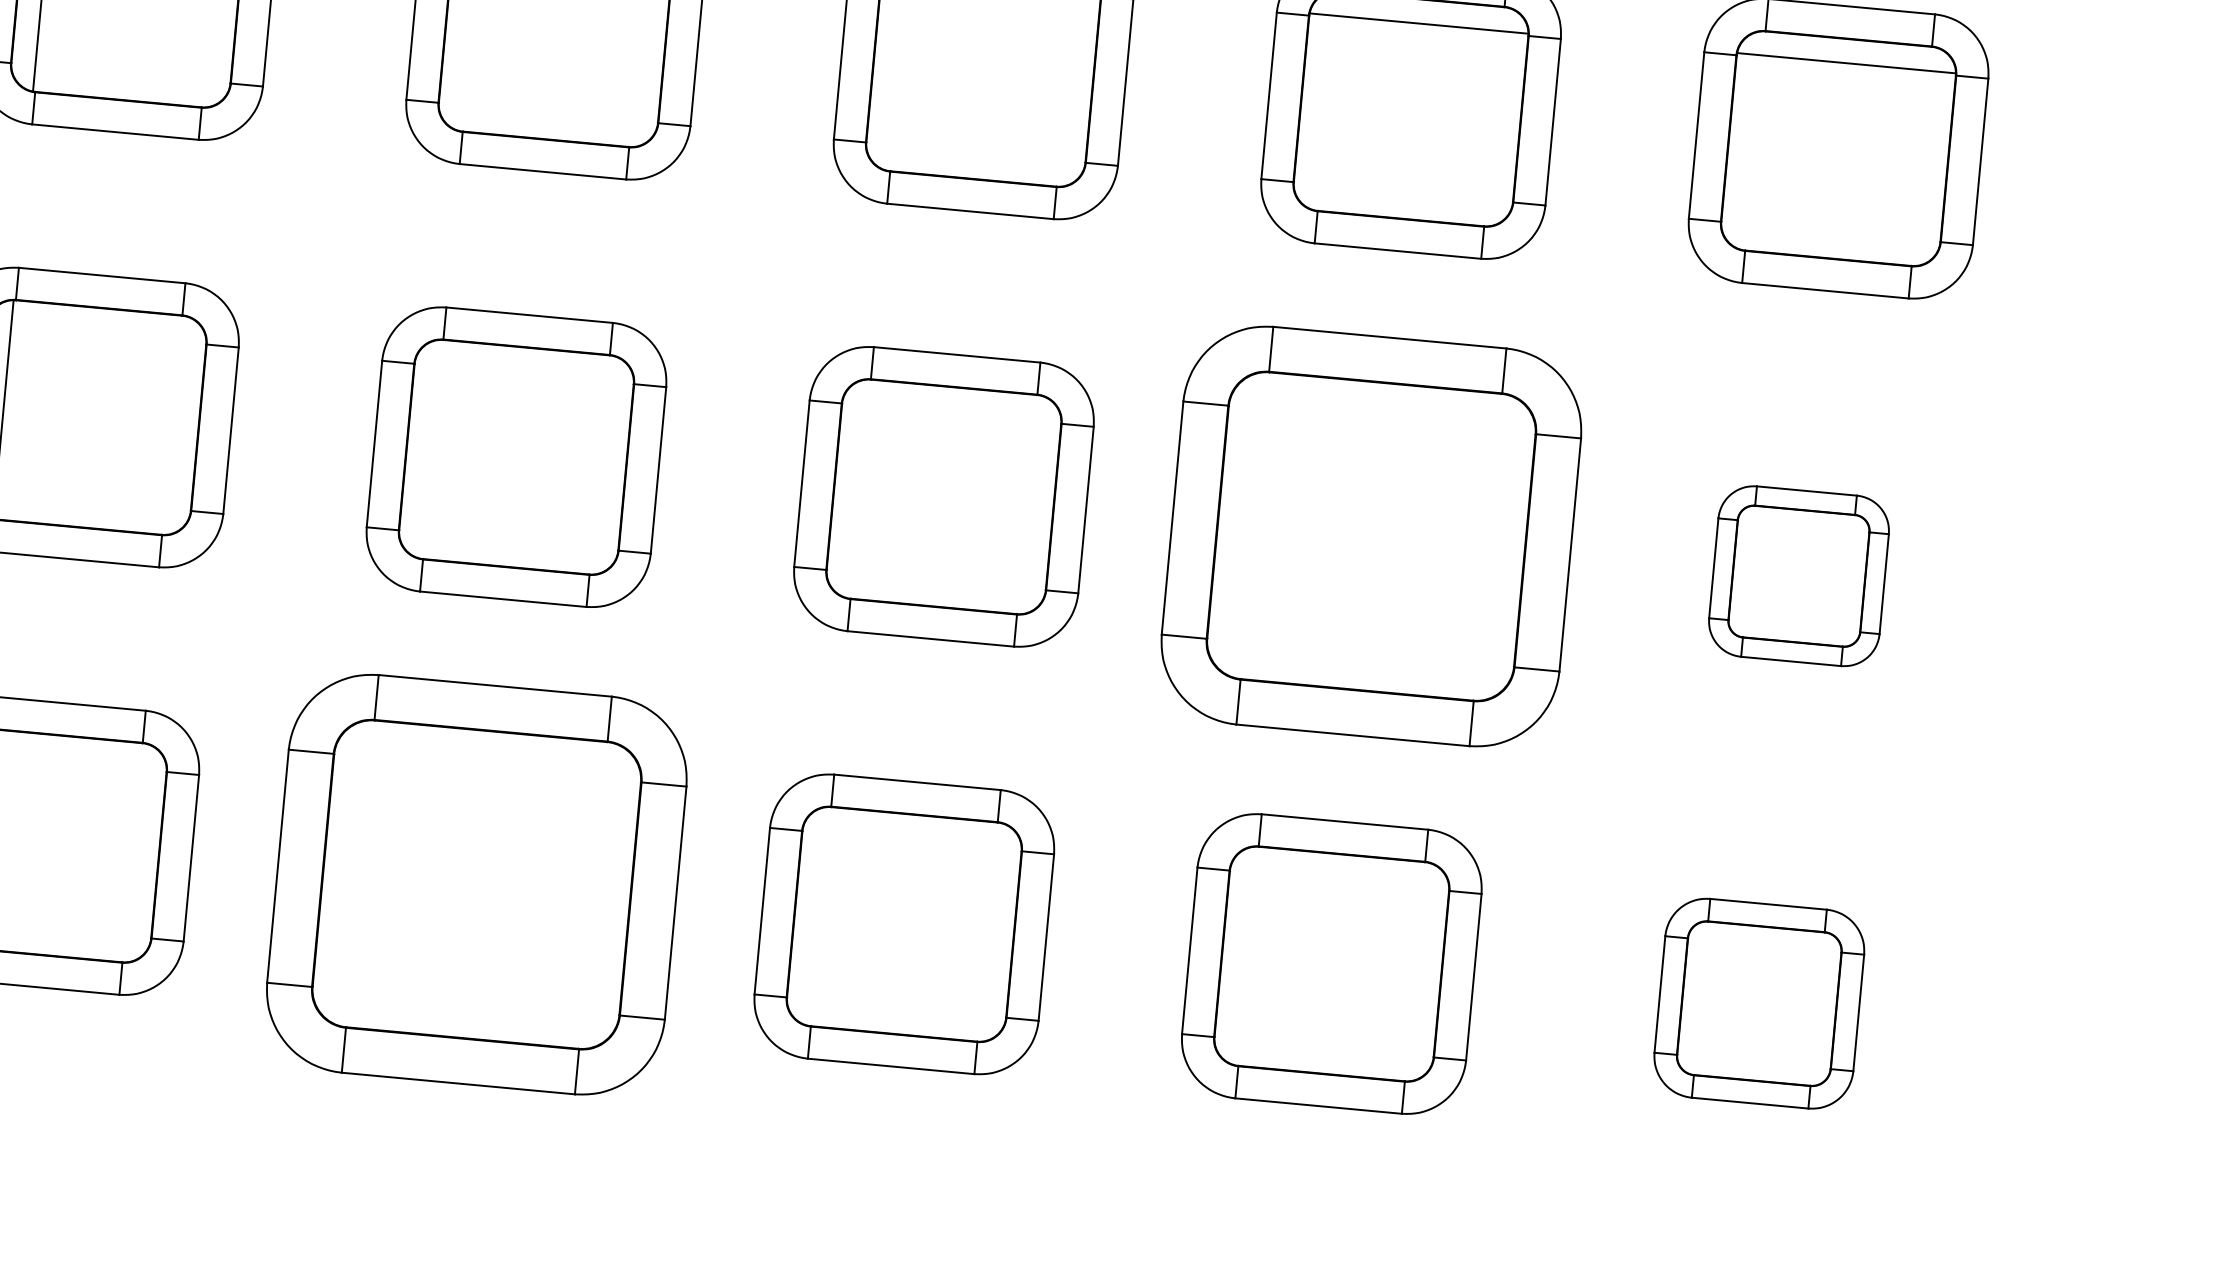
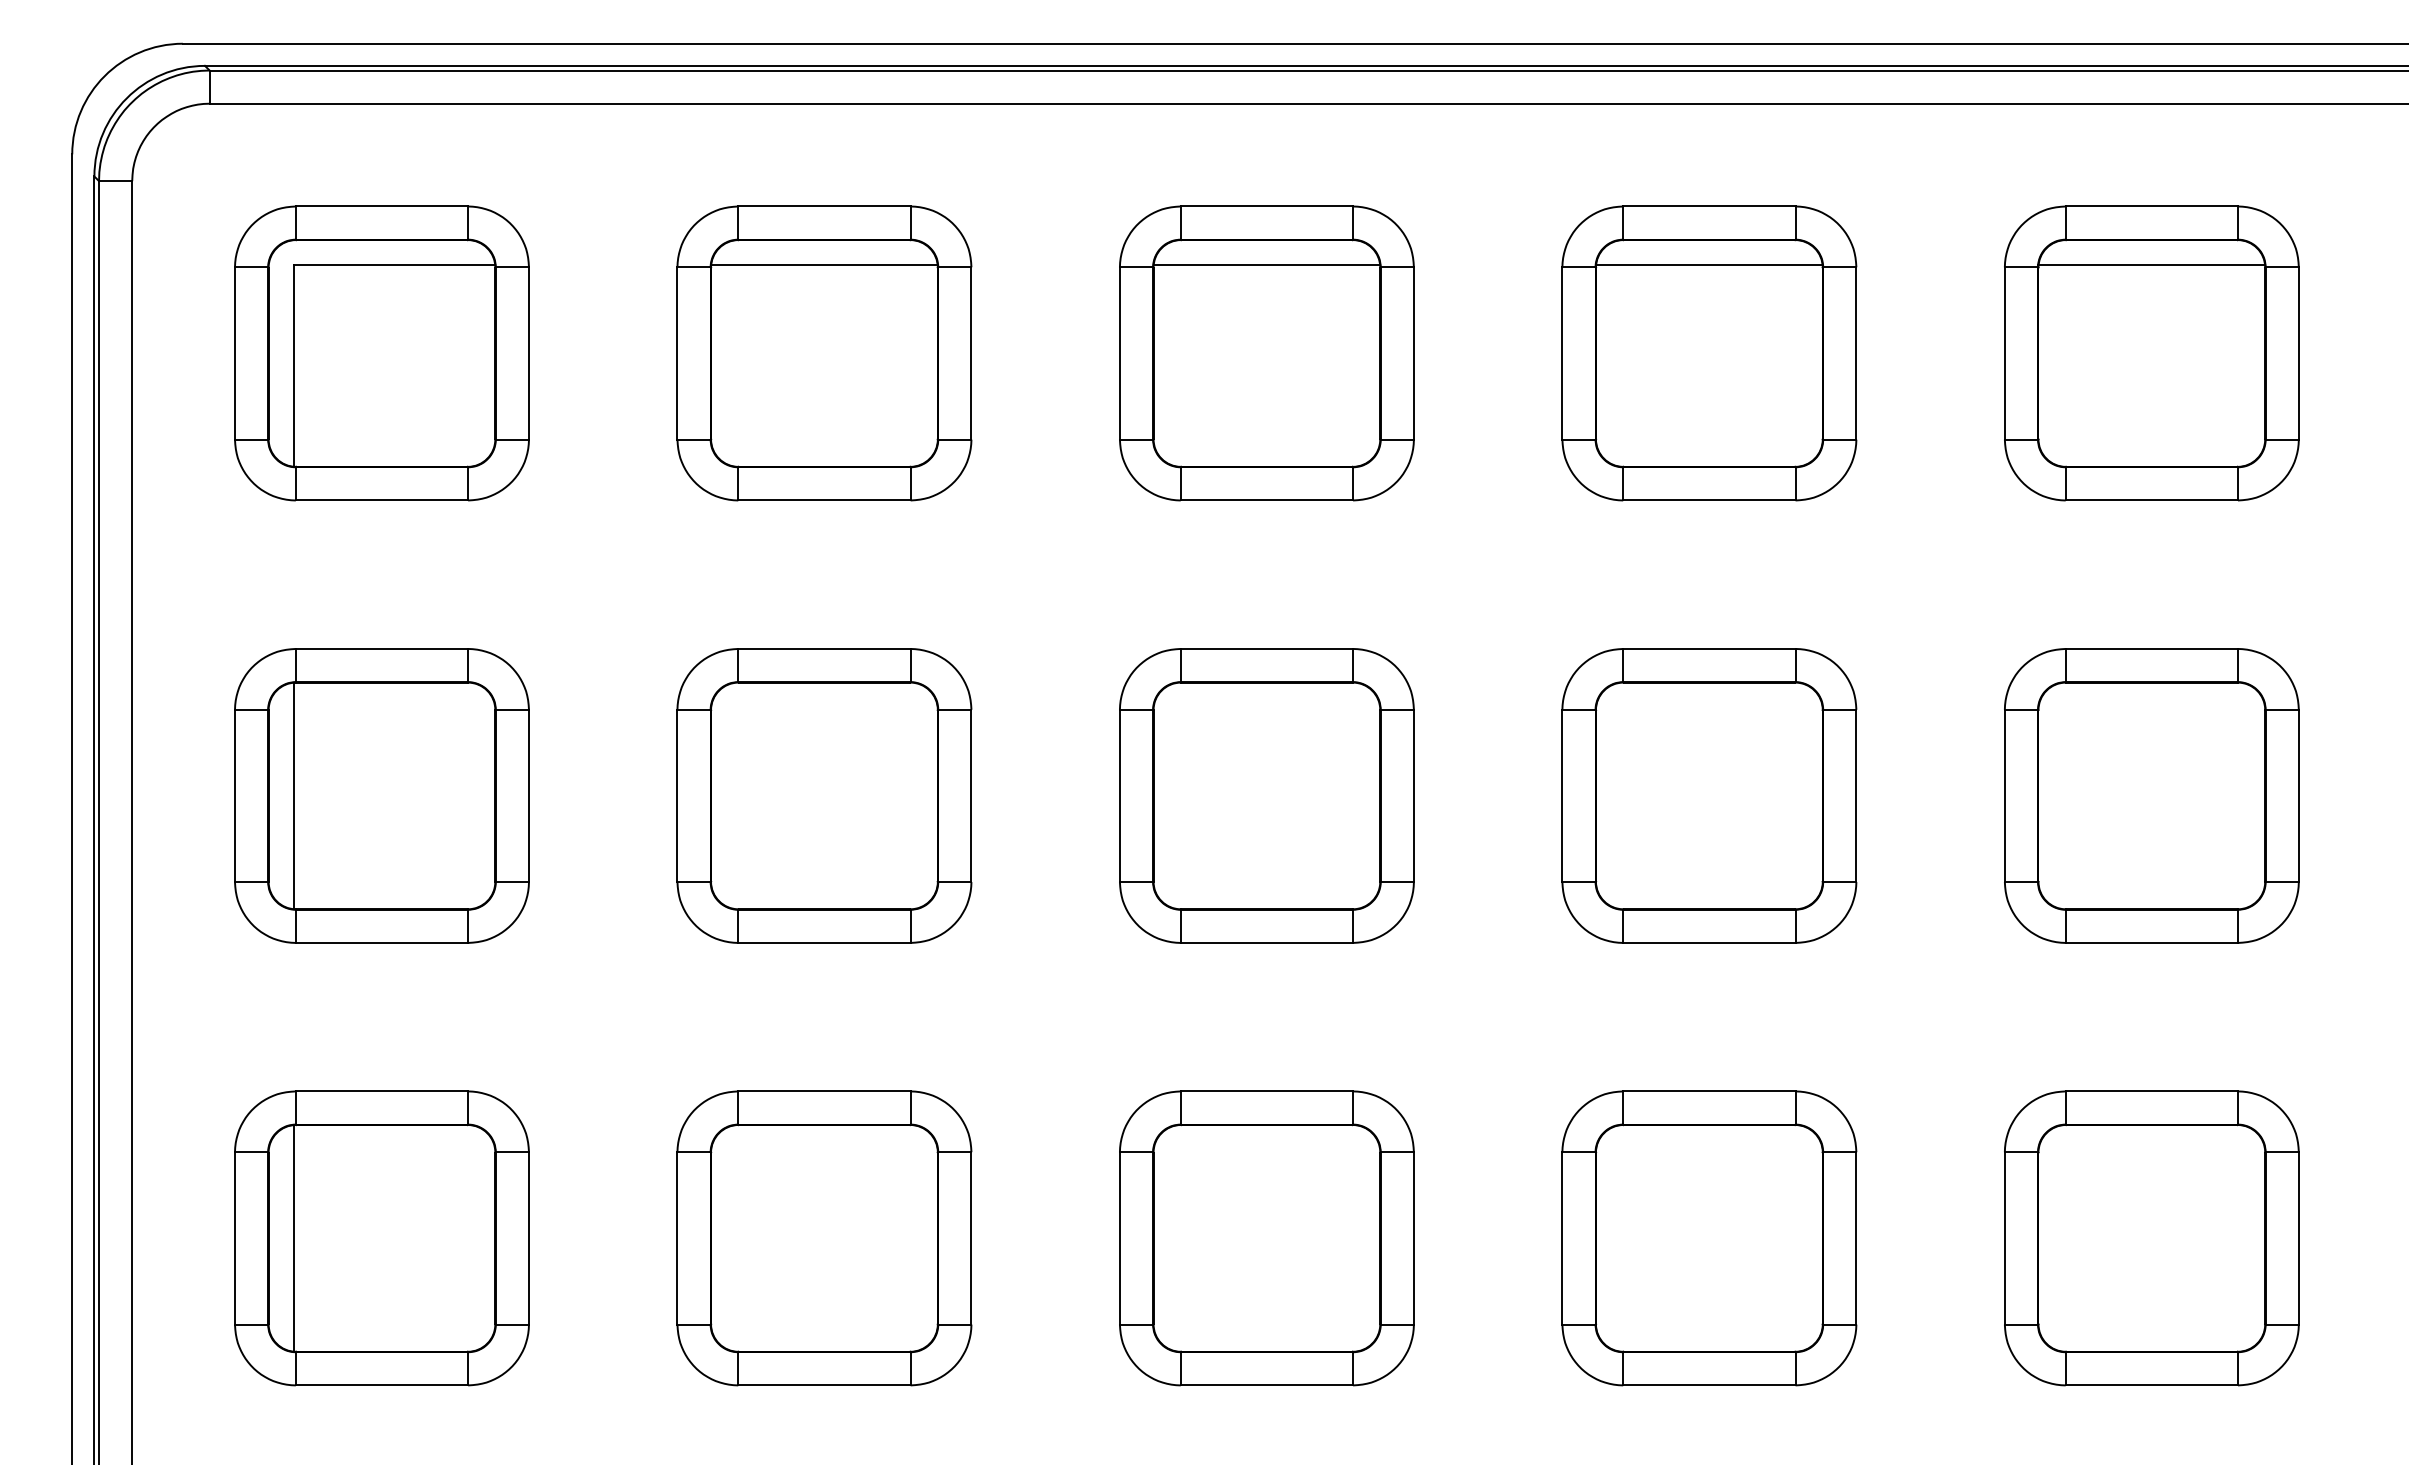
part: (1371, 536) -> (1709, 795), size x0.71
part: (1798, 575) -> (2151, 795), size x1.67
part: (476, 884) -> (824, 1238), size x0.71
part: (1758, 1003) -> (2151, 1238), size x1.43

